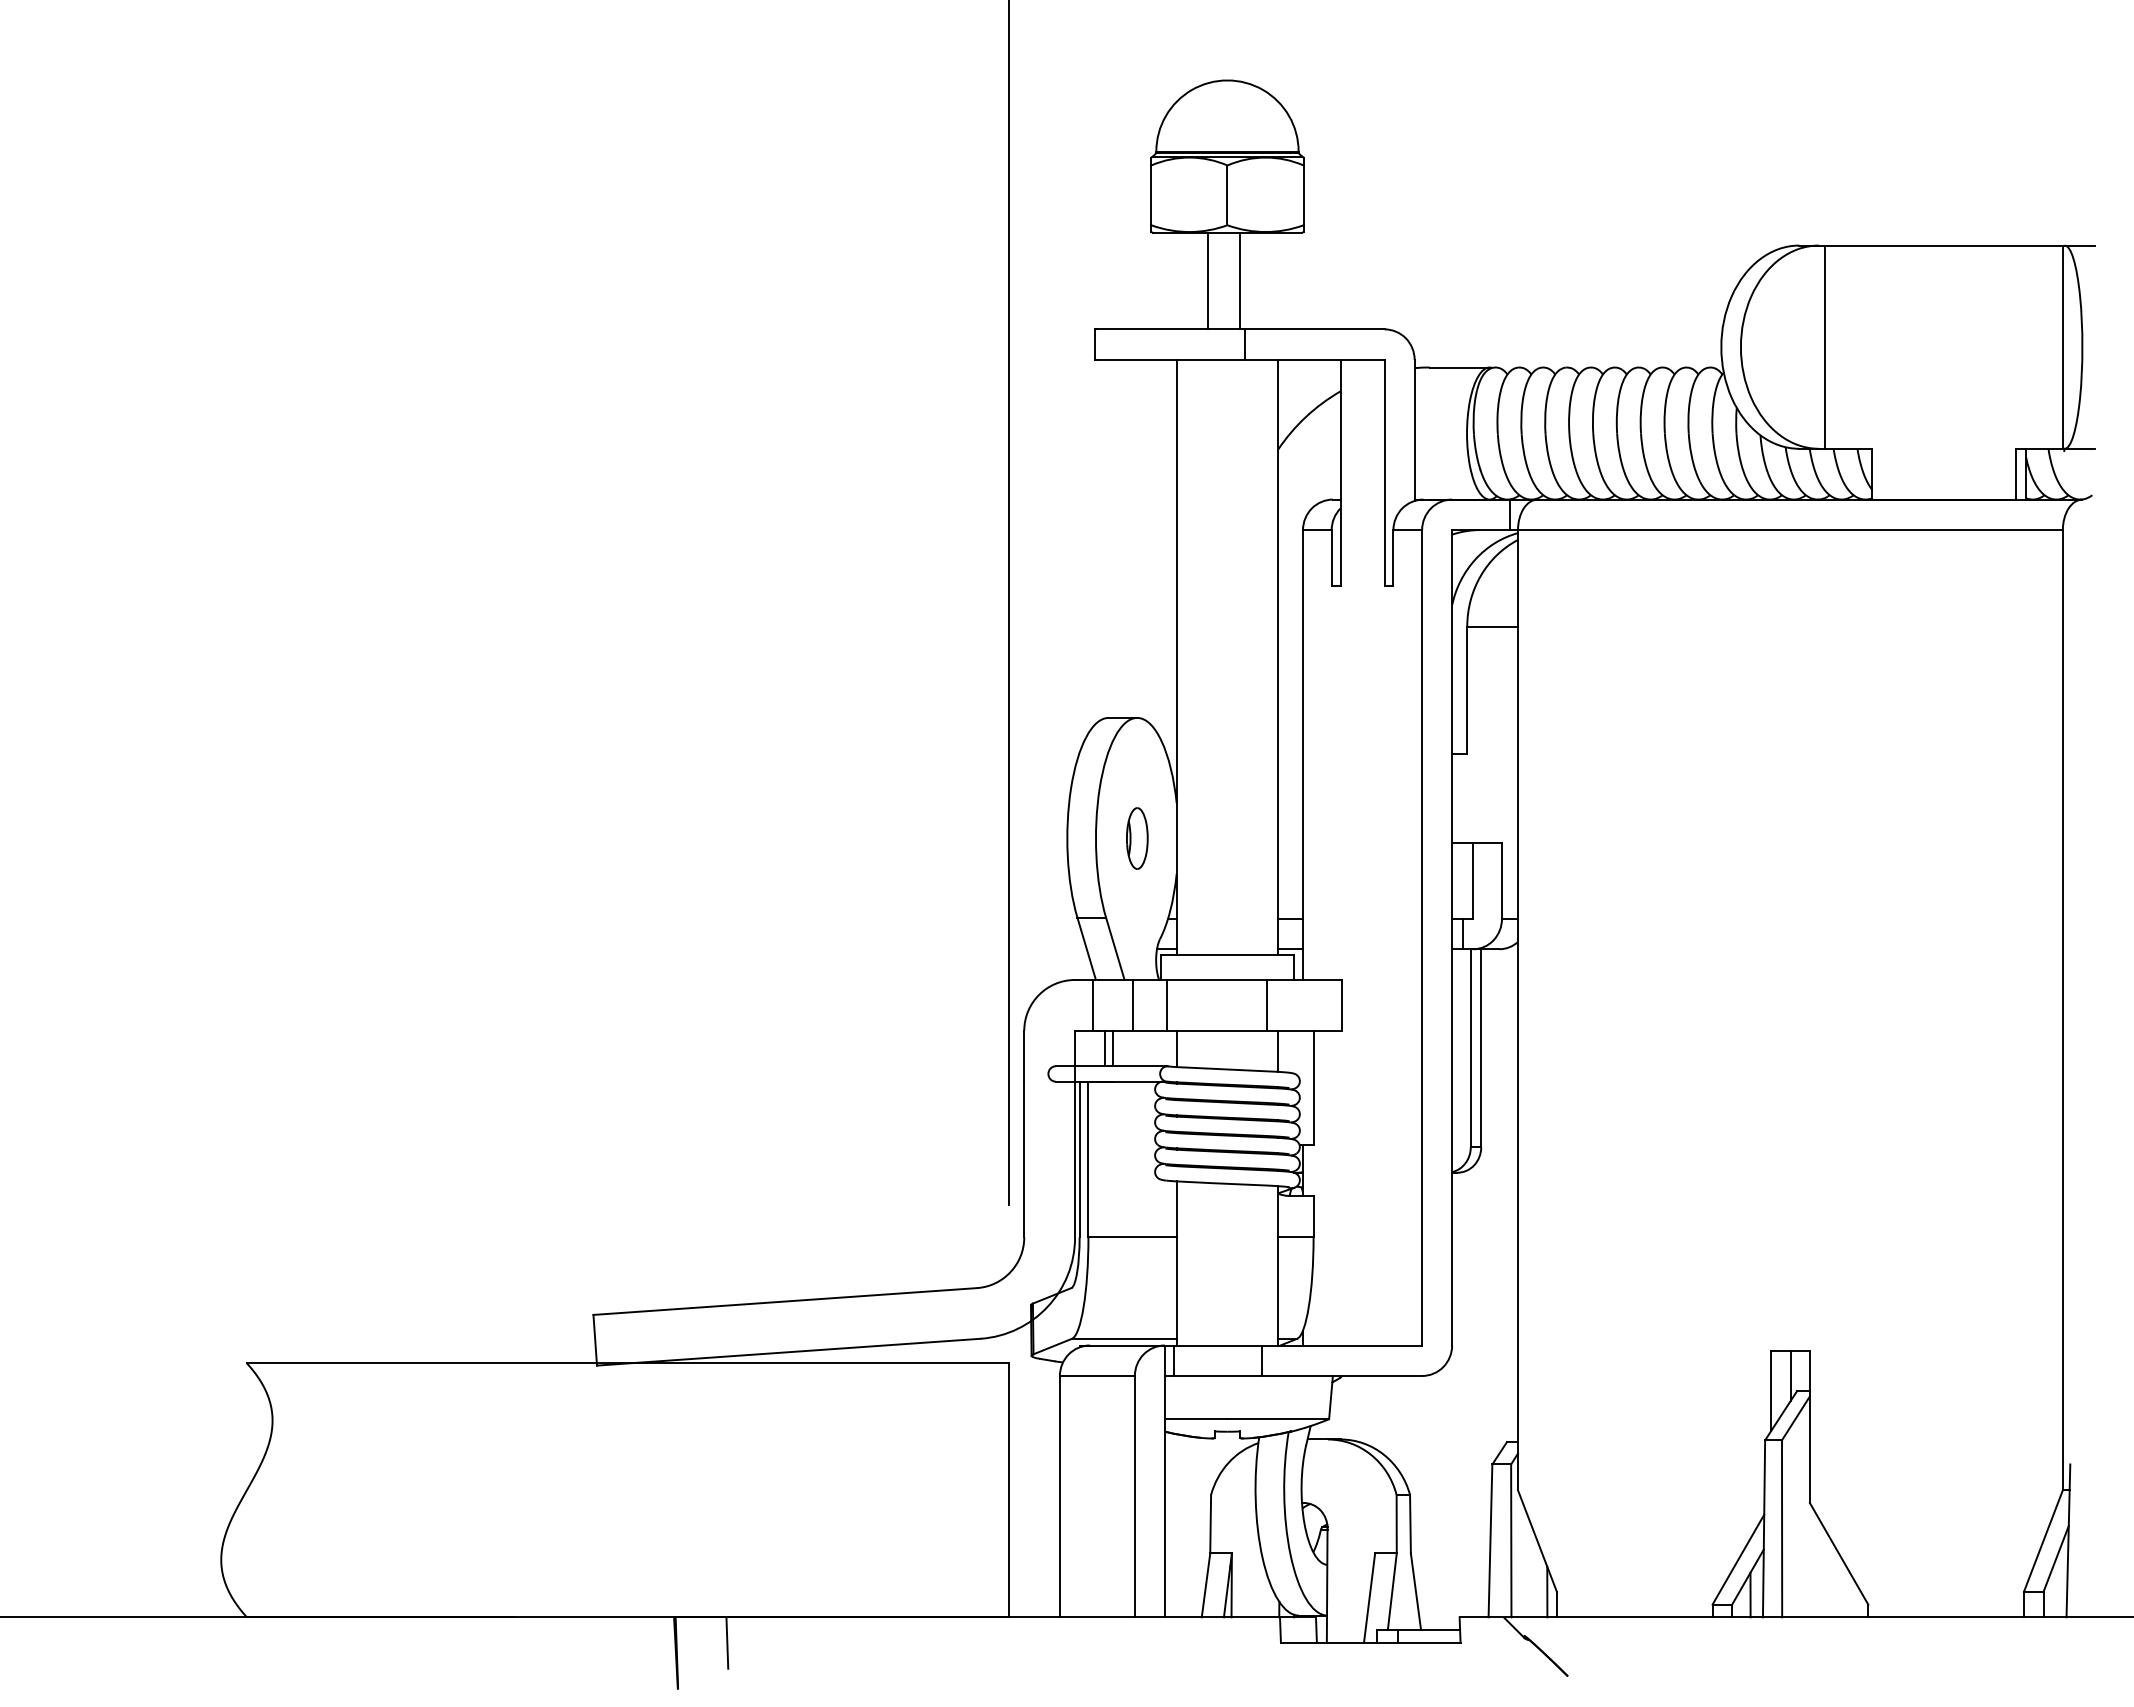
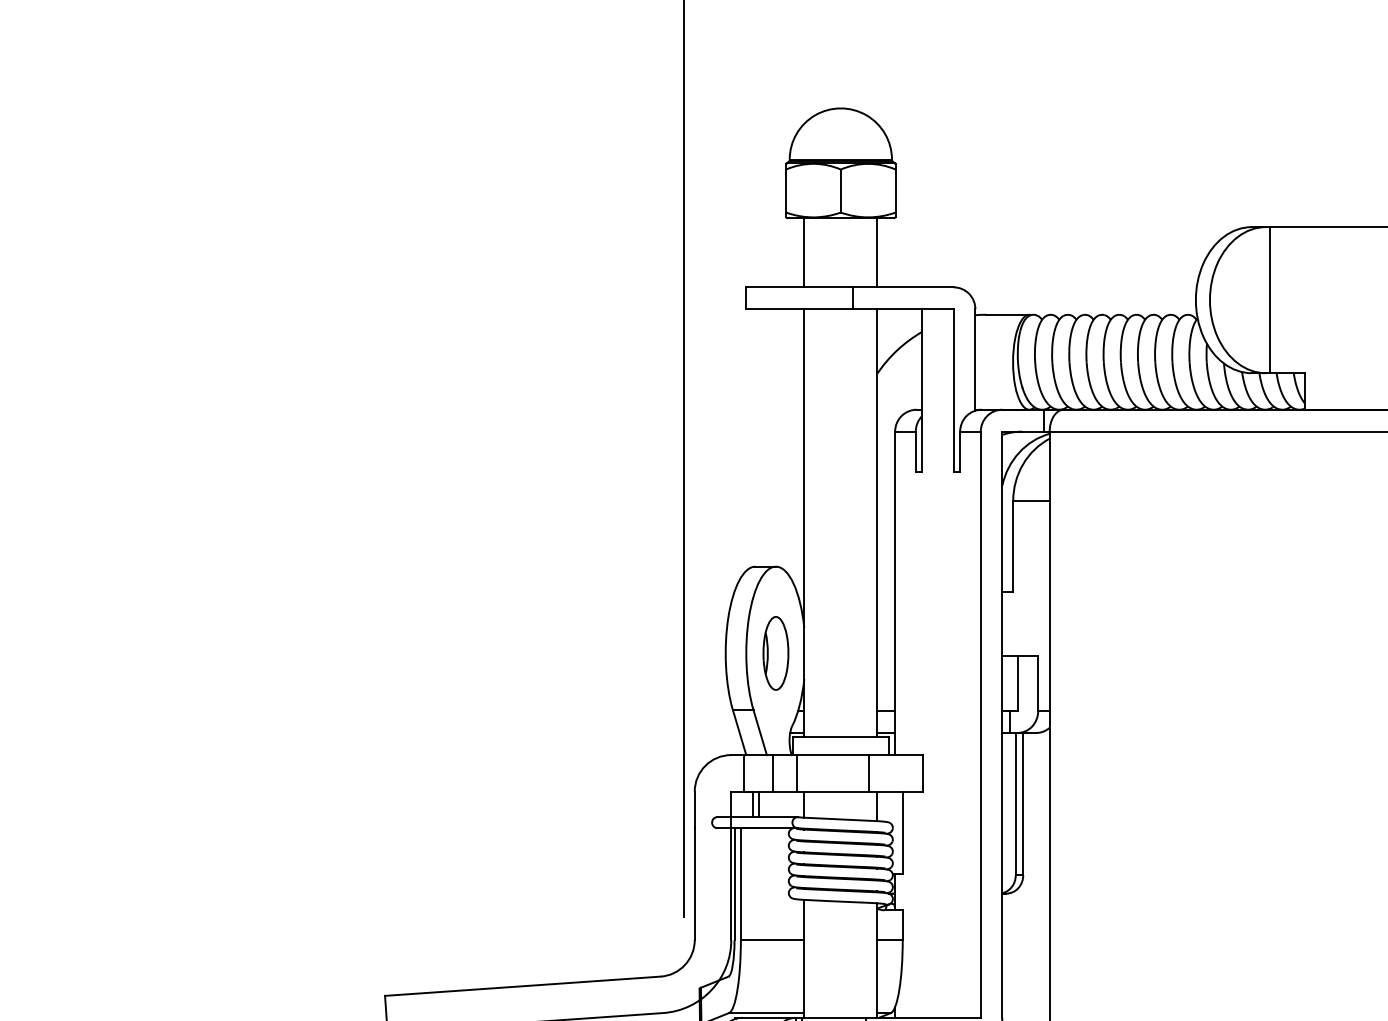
line: (1208, 280) -> (877, 252), moved
line: (1239, 280) -> (804, 252), moved
part: (1137, 838) -> (776, 653), size x1.67

